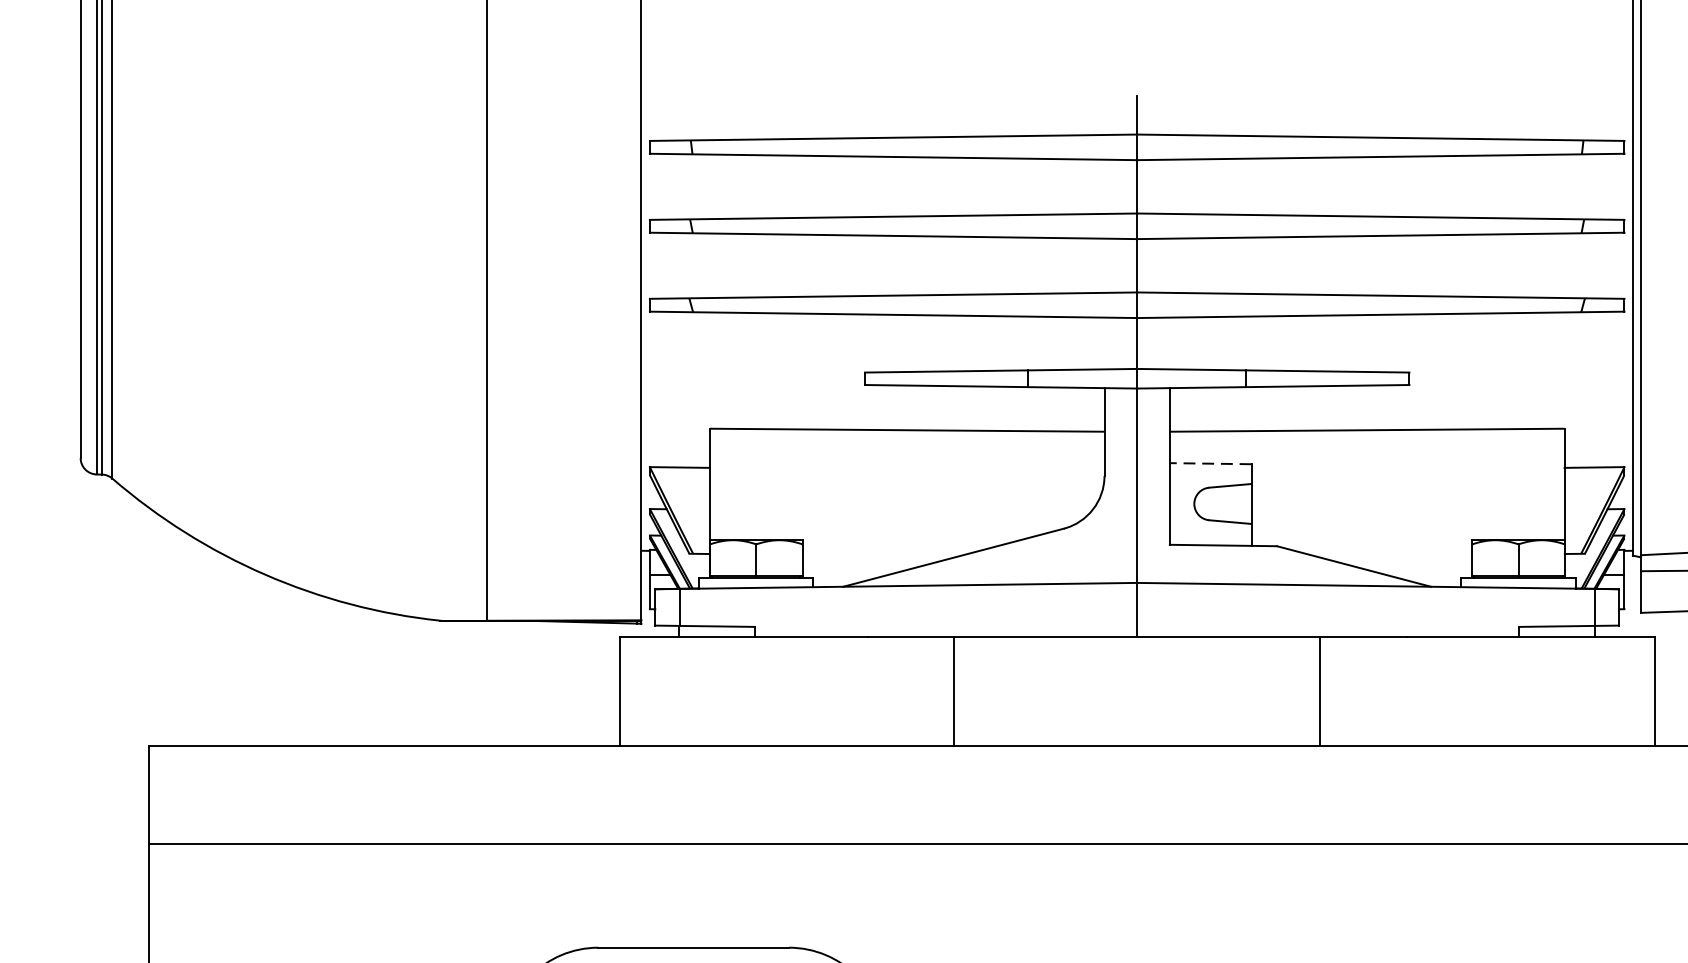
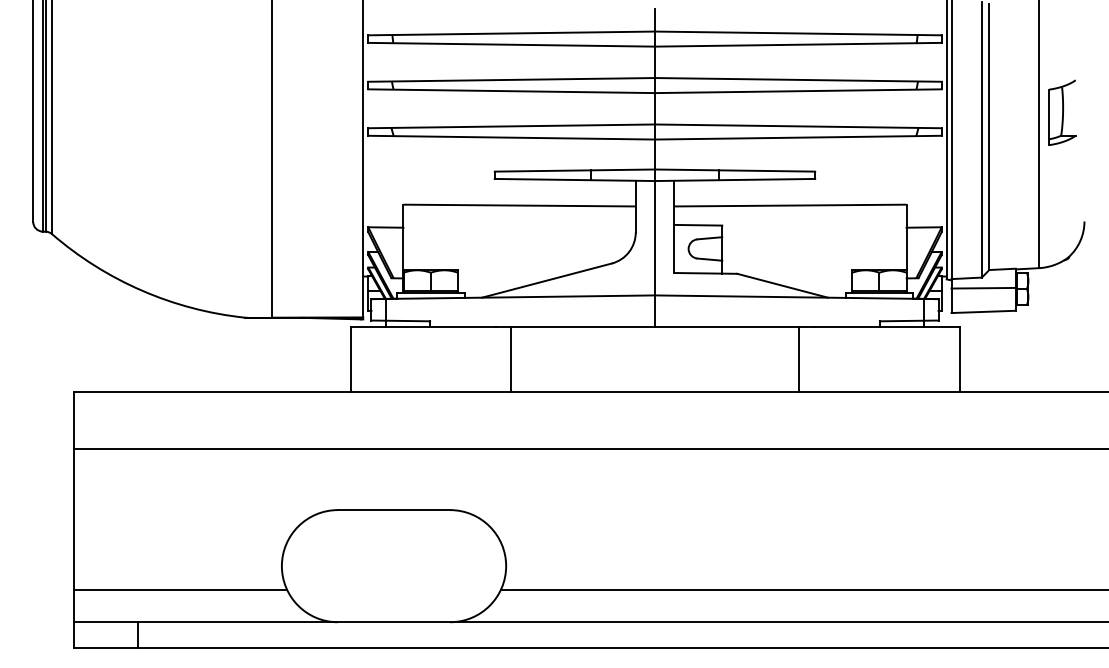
line: (1209, 464) -> (697, 225), dashed -> solid
line: (952, 691) -> (510, 359), moved
line: (1319, 691) -> (799, 359), moved

